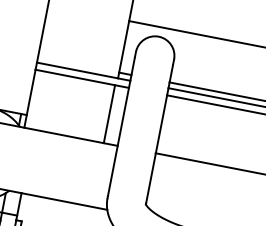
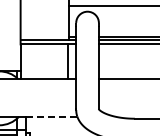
line: (63, 200) -> (51, 116), solid -> dashed

